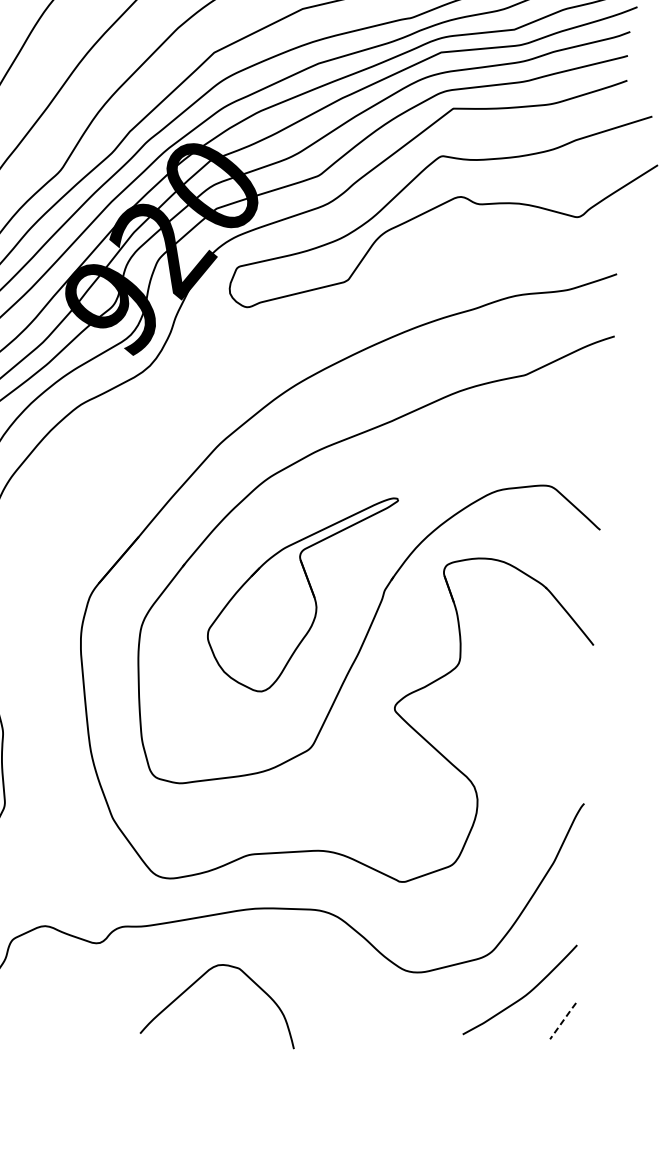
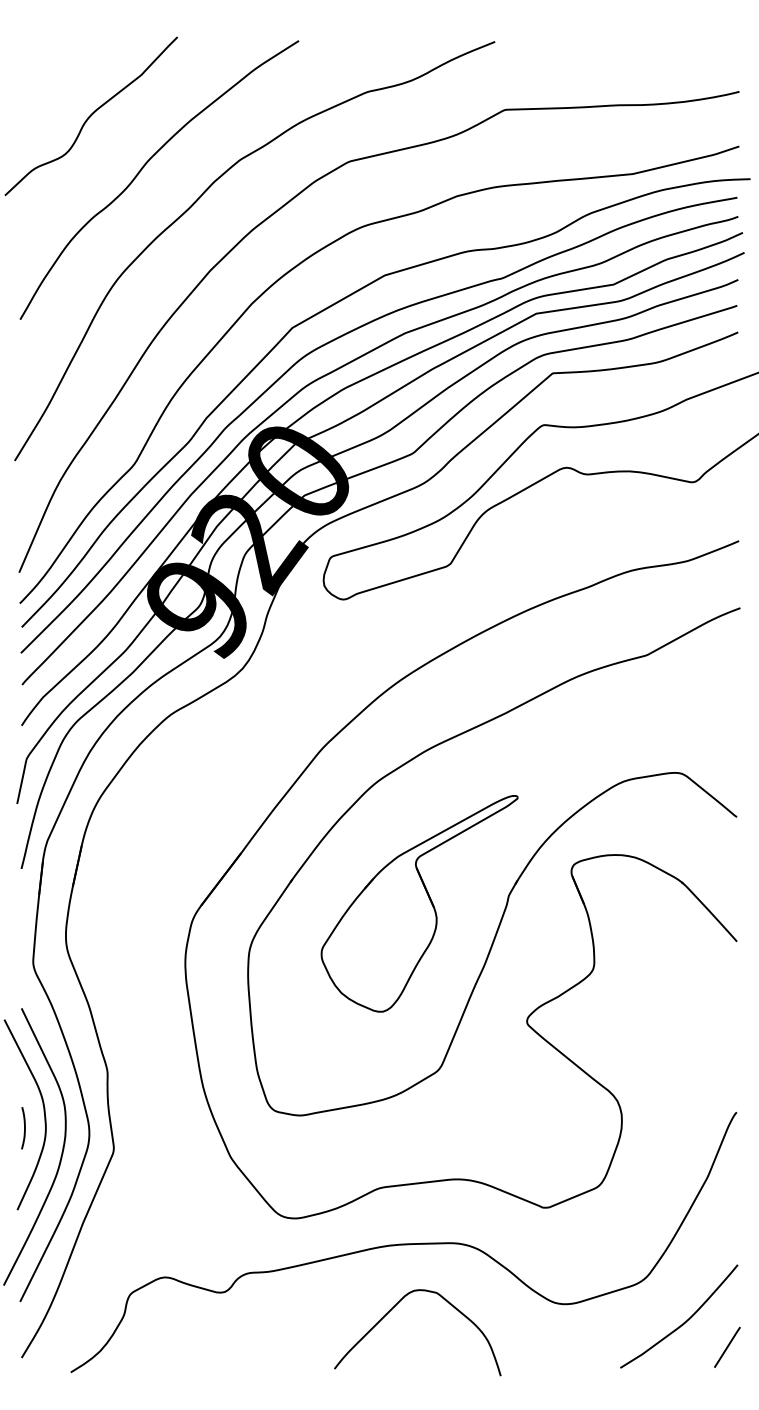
curve: (198, 980) -> (393, 1308), moved
line: (563, 1020) -> (727, 1346), dashed -> solid

